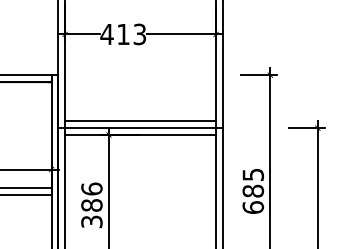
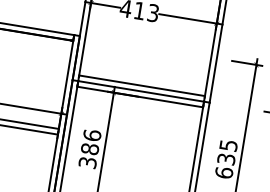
text: (252, 190) -> (225, 158), 685 -> 635

